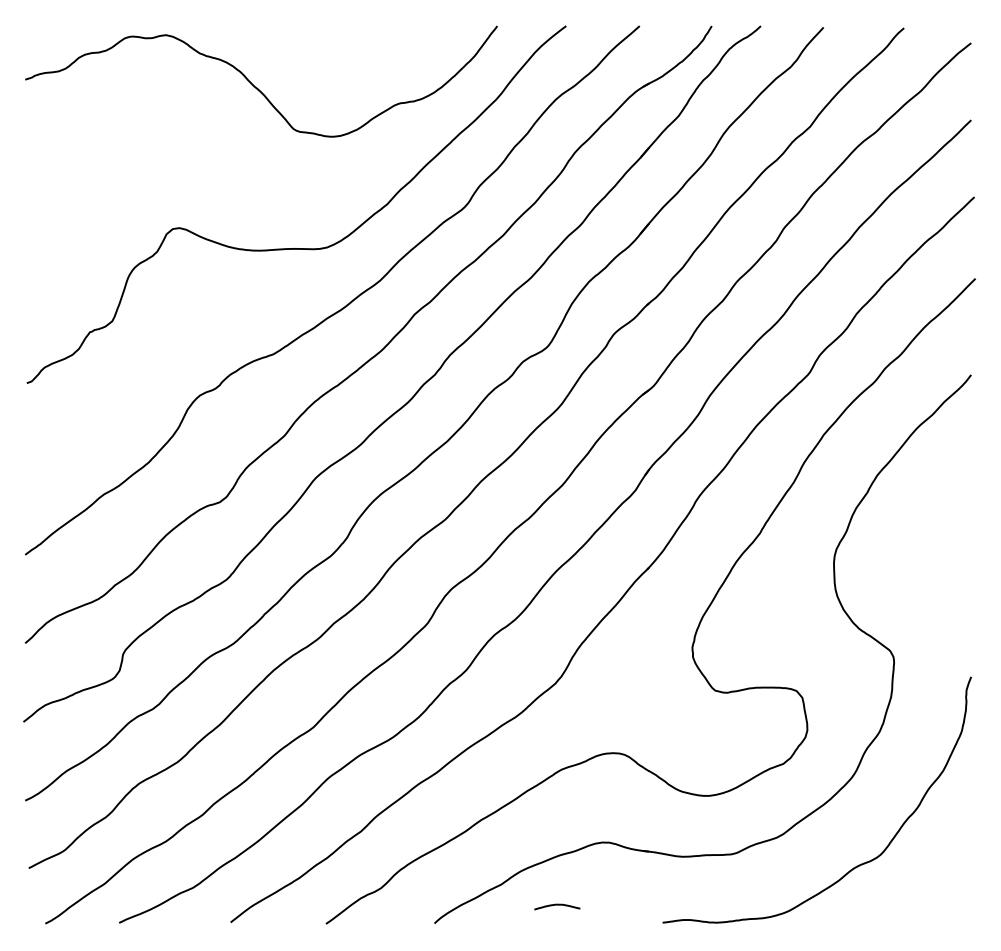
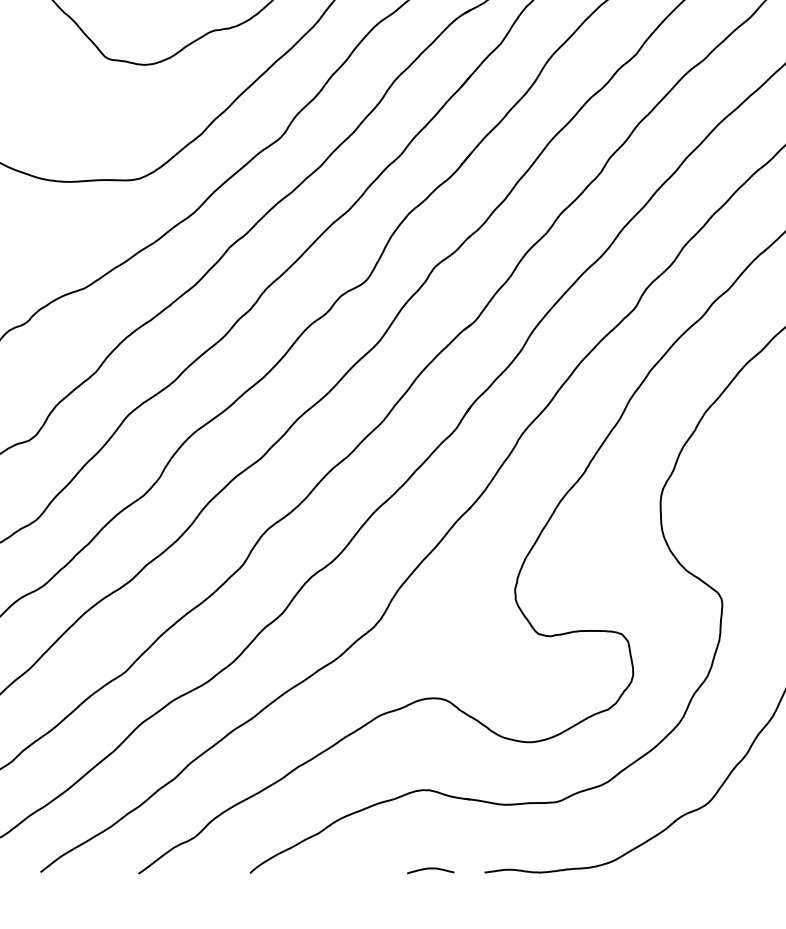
curve: (557, 905) -> (430, 869), moved

